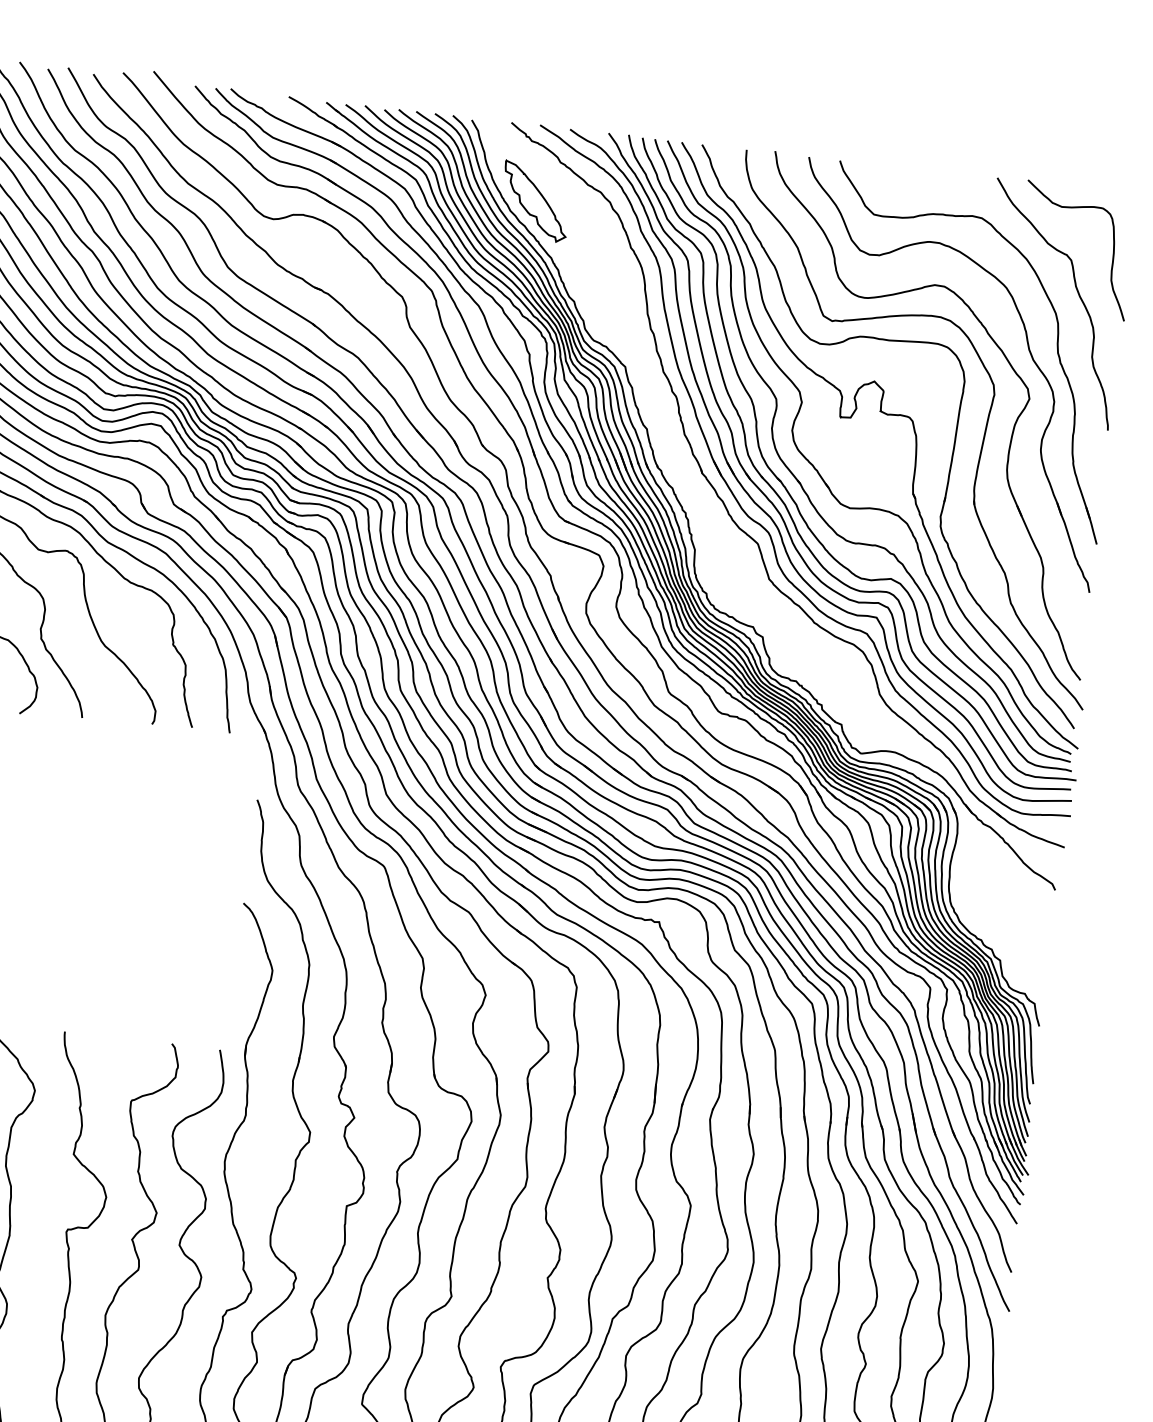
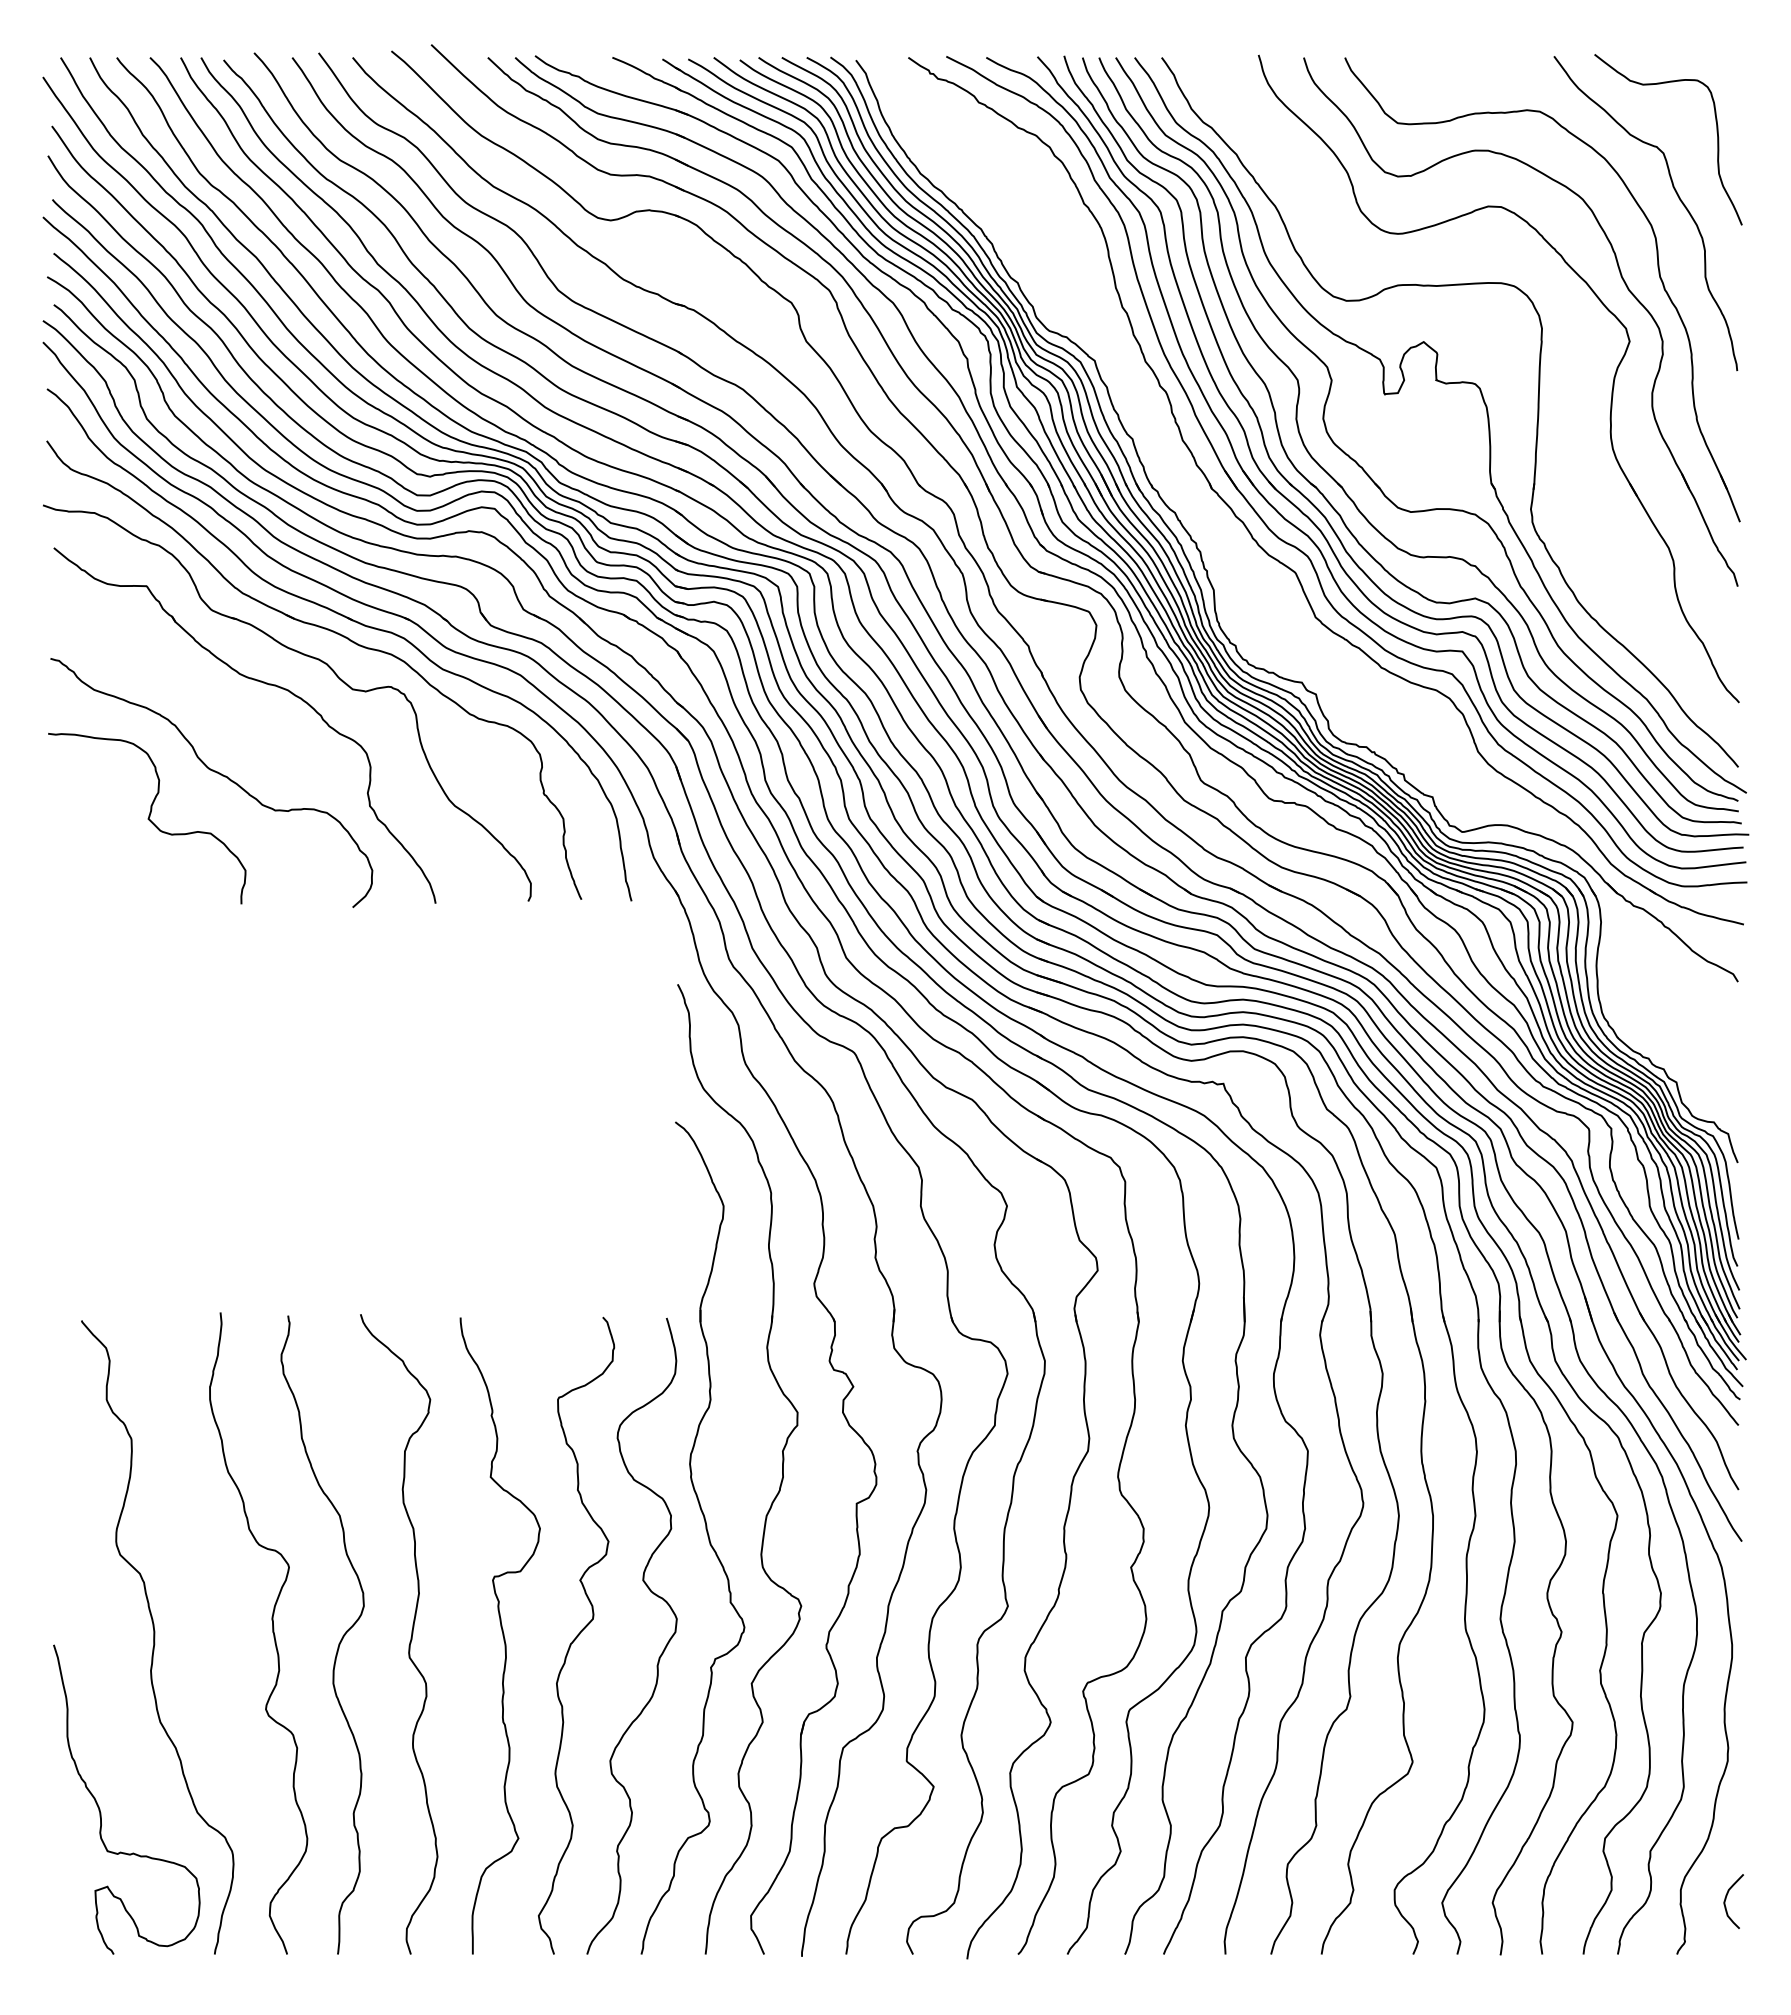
part: (535, 201) -> (951, 157), removed
part: (982, 440) -> (1574, 402), removed

